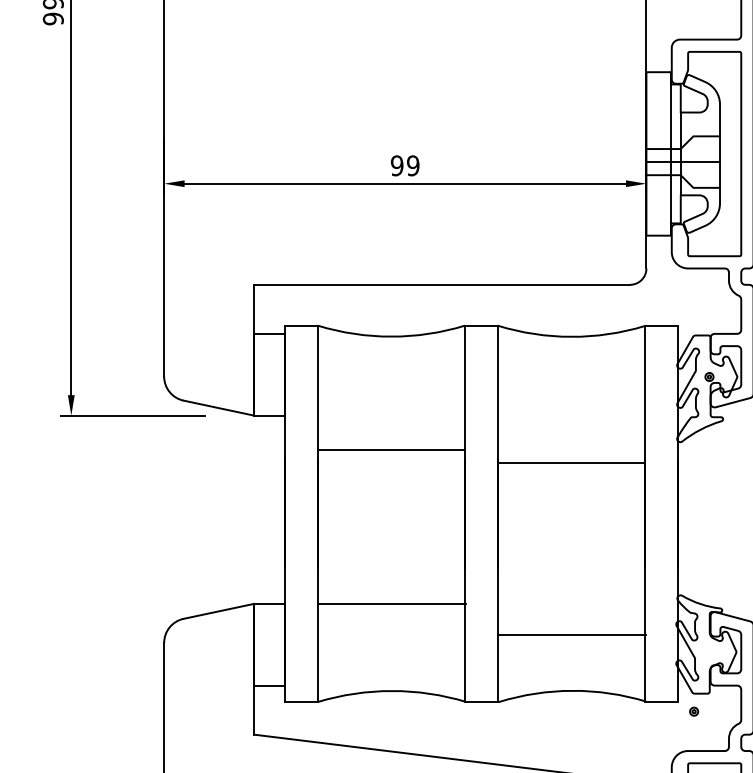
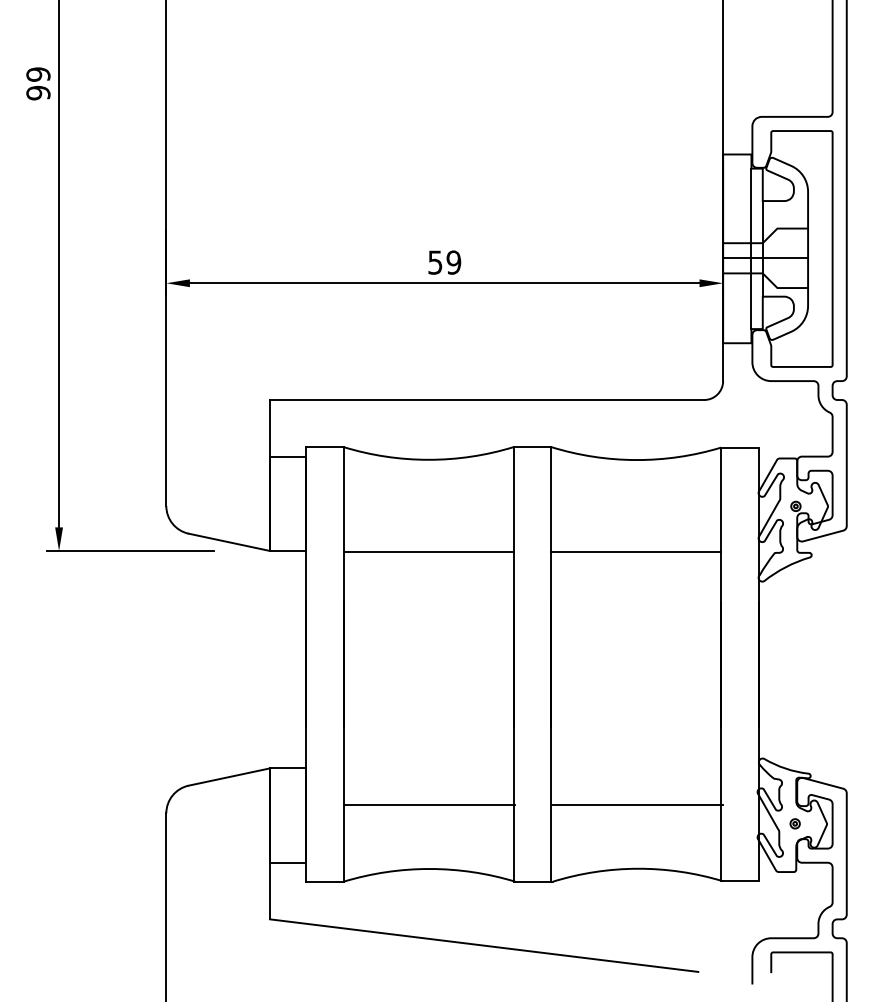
text: (397, 165) -> (435, 262), 99 -> 59
line: (391, 450) -> (428, 552), moved
line: (571, 462) -> (636, 552), moved
line: (392, 603) -> (429, 804), moved
part: (693, 711) -> (794, 823), moved

